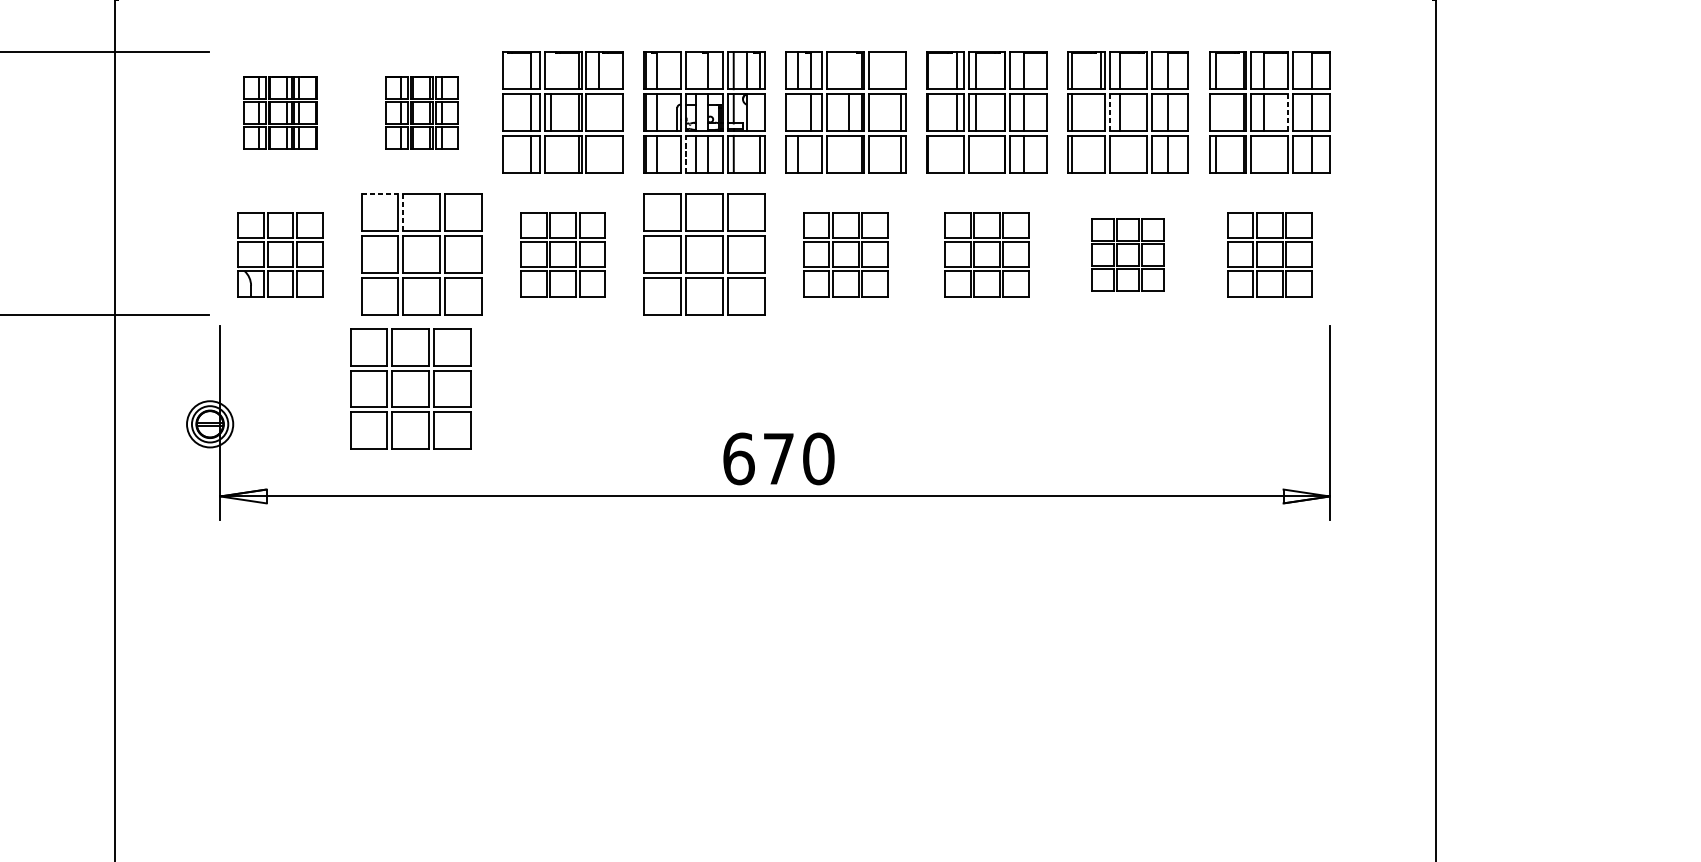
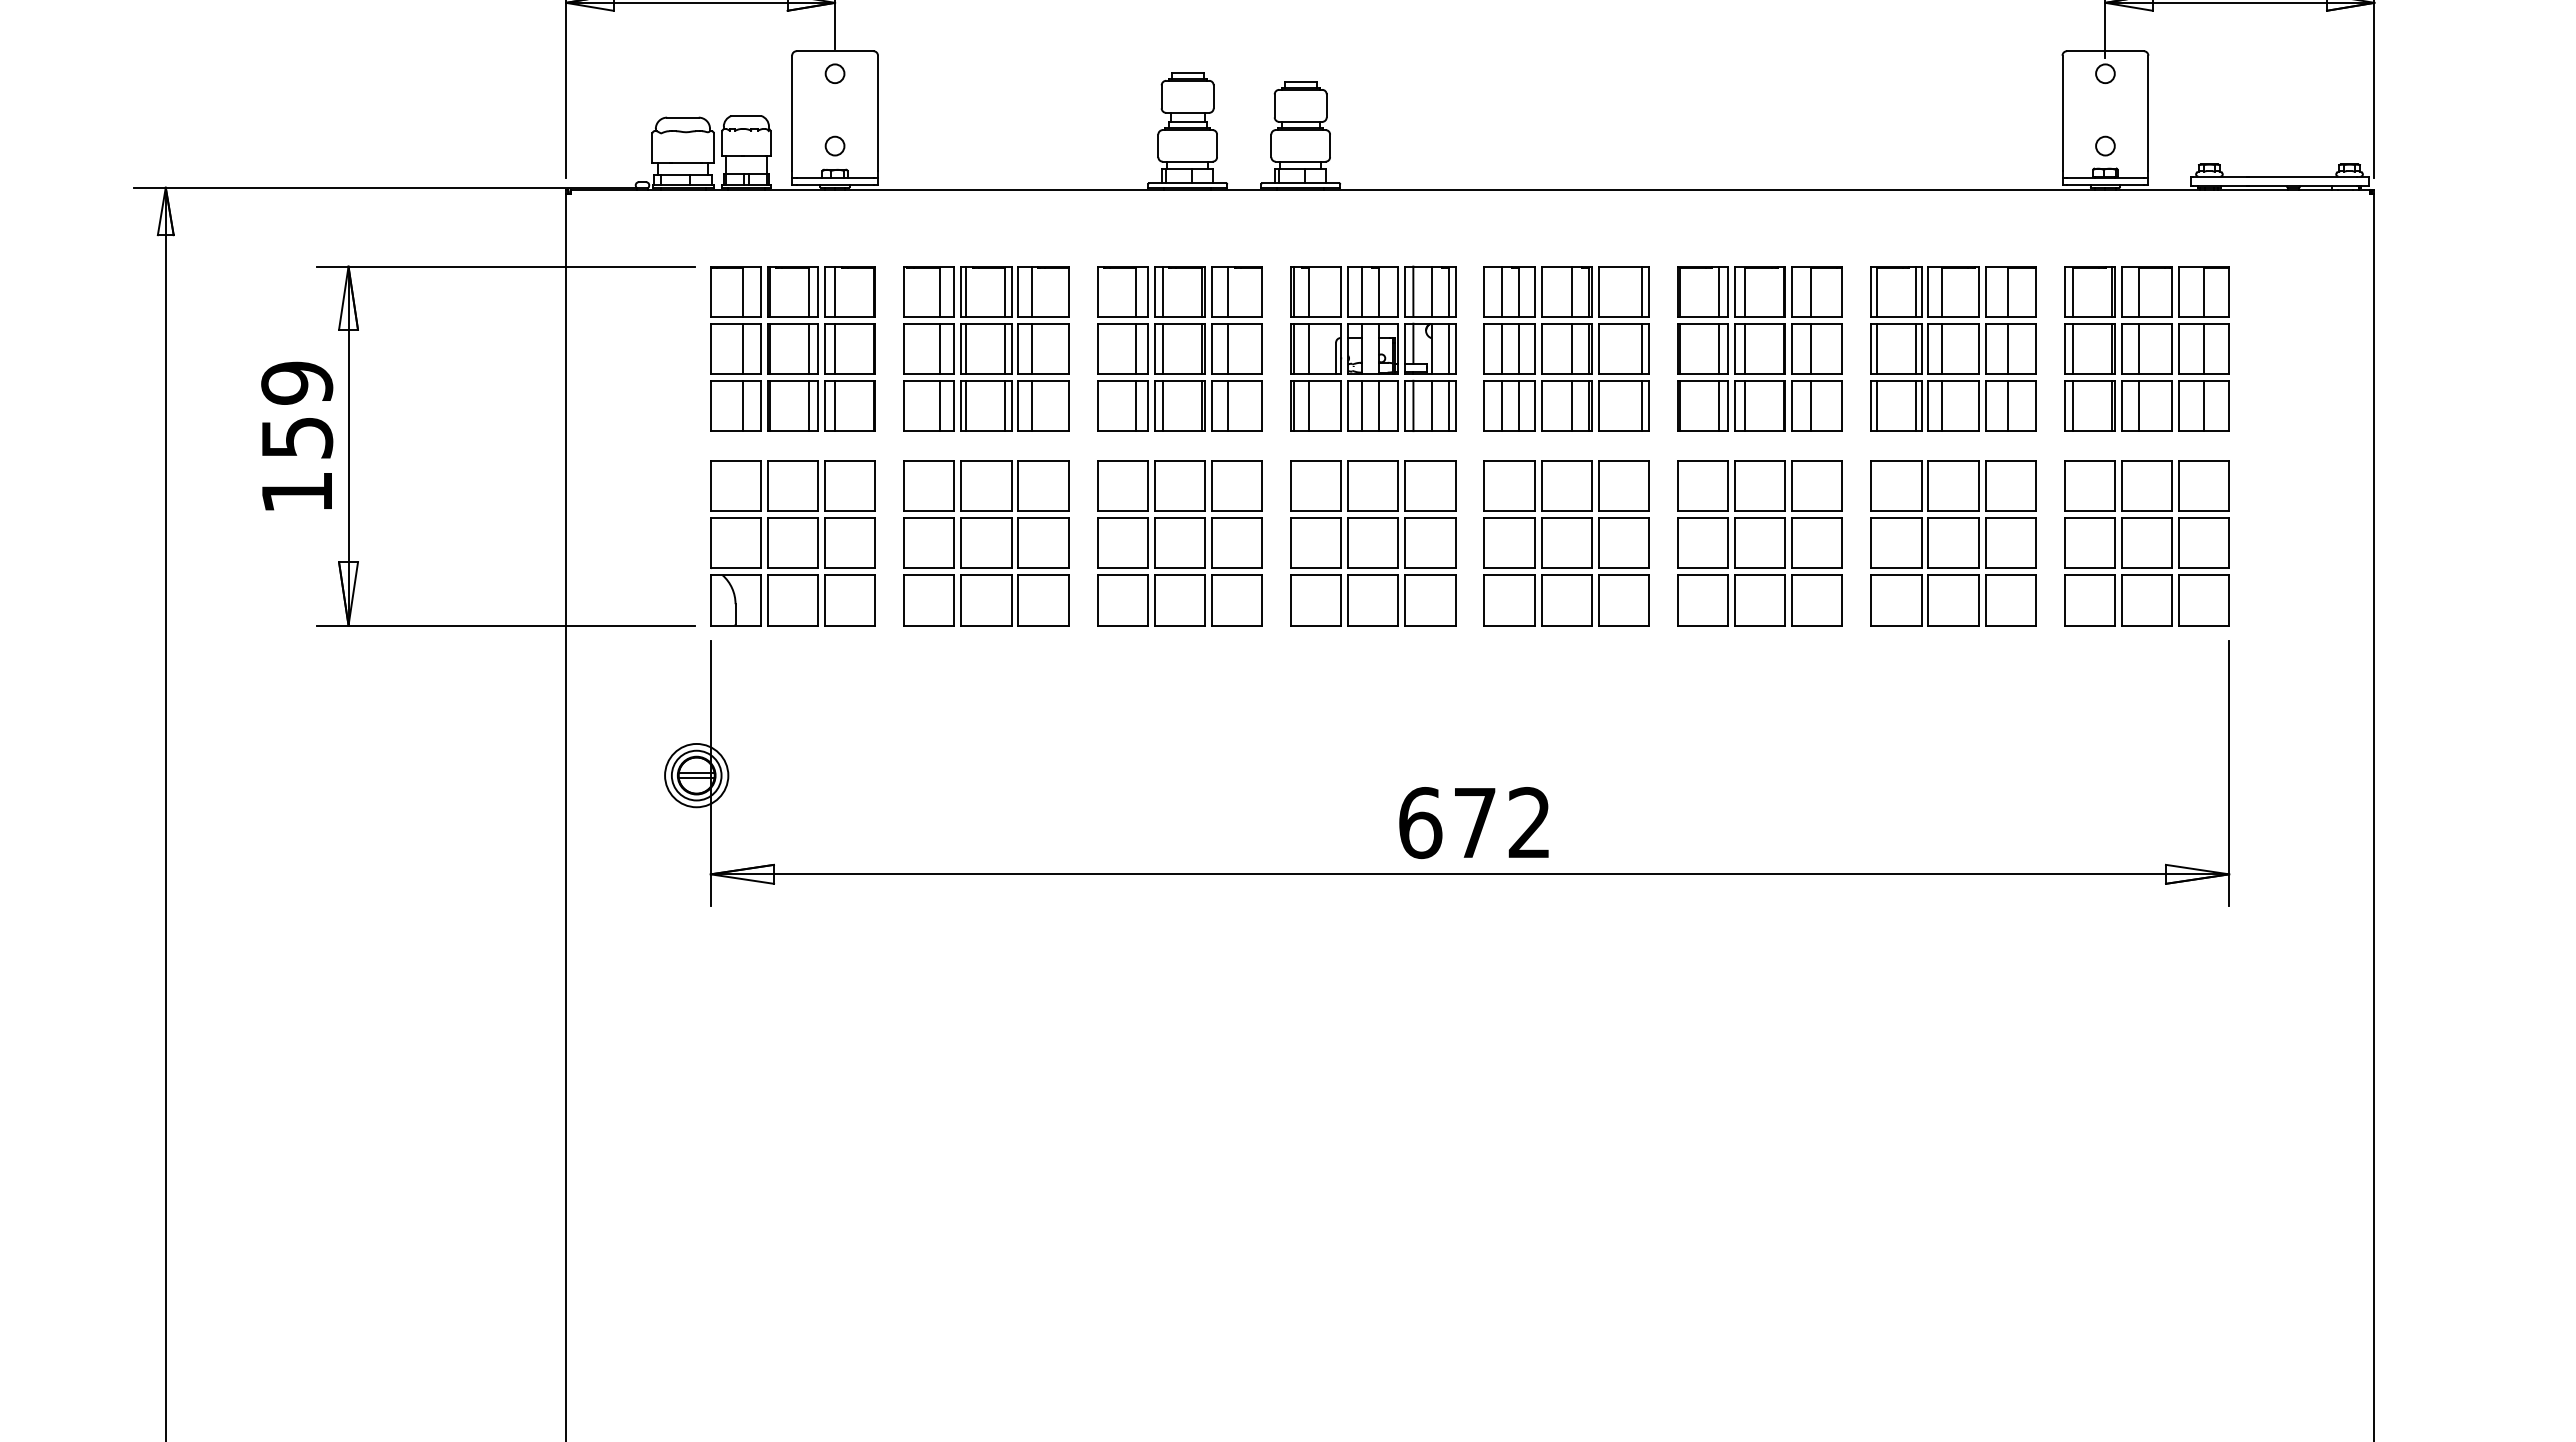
line: (550, 70) -> (1162, 291), added
line: (695, 70) -> (1361, 291), added
line: (849, 70) -> (1571, 291), added
line: (900, 70) -> (1641, 291), added
part: (280, 112) -> (792, 348), size x1.67
part: (421, 112) -> (986, 348), size x1.67
line: (598, 112) -> (1228, 348), added
line: (759, 112) -> (1448, 348), added
line: (798, 112) -> (1501, 348), added
line: (1100, 112) -> (1915, 348), added
line: (1110, 112) -> (1928, 348), dashed -> solid
line: (1216, 112) -> (2073, 348), added
line: (1288, 113) -> (2172, 349), dashed -> solid
line: (550, 153) -> (1162, 405), added
line: (598, 153) -> (1228, 405), added
line: (686, 153) -> (1348, 405), dashed -> solid
line: (746, 153) -> (1431, 405), added
line: (810, 153) -> (1518, 405), added
line: (849, 153) -> (1571, 405), added
line: (956, 153) -> (1718, 405), added
line: (976, 153) -> (1745, 405), added
line: (1100, 153) -> (1915, 405), added
line: (1120, 153) -> (1942, 405), added
line: (1263, 153) -> (2138, 405), added
line: (380, 194) -> (929, 461), dashed -> solid
line: (403, 212) -> (961, 485), dashed -> solid
part: (280, 254) -> (792, 543), size x1.43
part: (562, 254) -> (1179, 543), size x1.43
part: (845, 254) -> (1566, 543), size x1.43
part: (986, 254) -> (1759, 543), size x1.43
part: (1128, 254) -> (1953, 543), size x1.67
part: (1269, 254) -> (2146, 543), size x1.43
part: (410, 389) -> (971, 727), removed
text: (818, 459) -> (1529, 823), 670 -> 672

